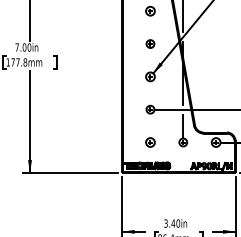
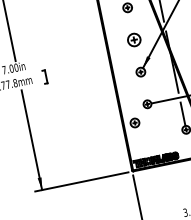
part: (150, 43) -> (134, 39), size x1.6
part: (150, 142) -> (135, 122), moved

